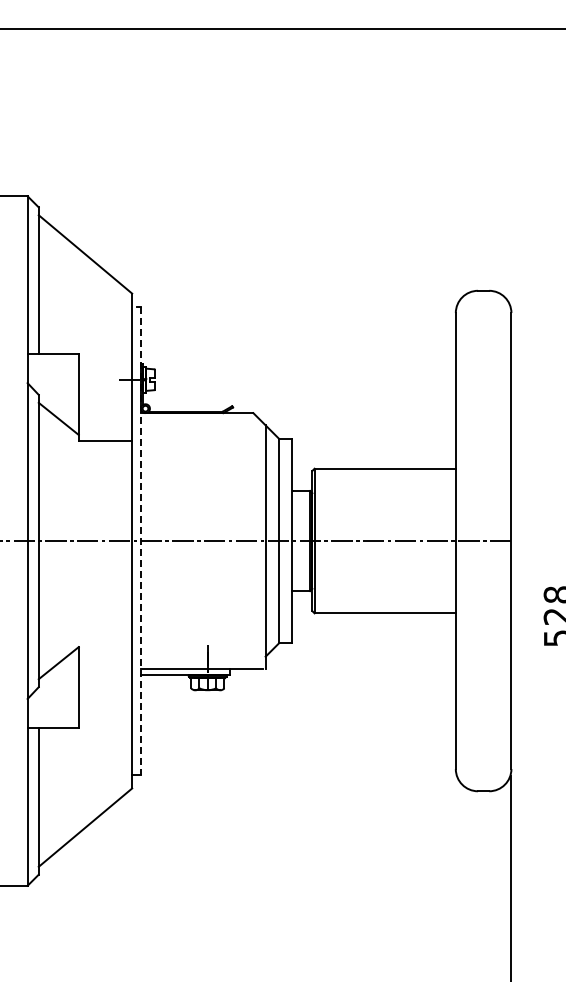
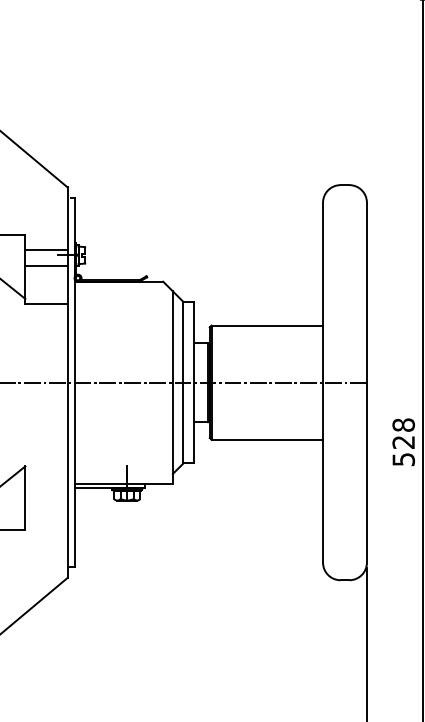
line: (105, 372) -> (46, 249), added
line: (105, 393) -> (46, 266), added
line: (141, 541) -> (74, 383), dashed -> solid

